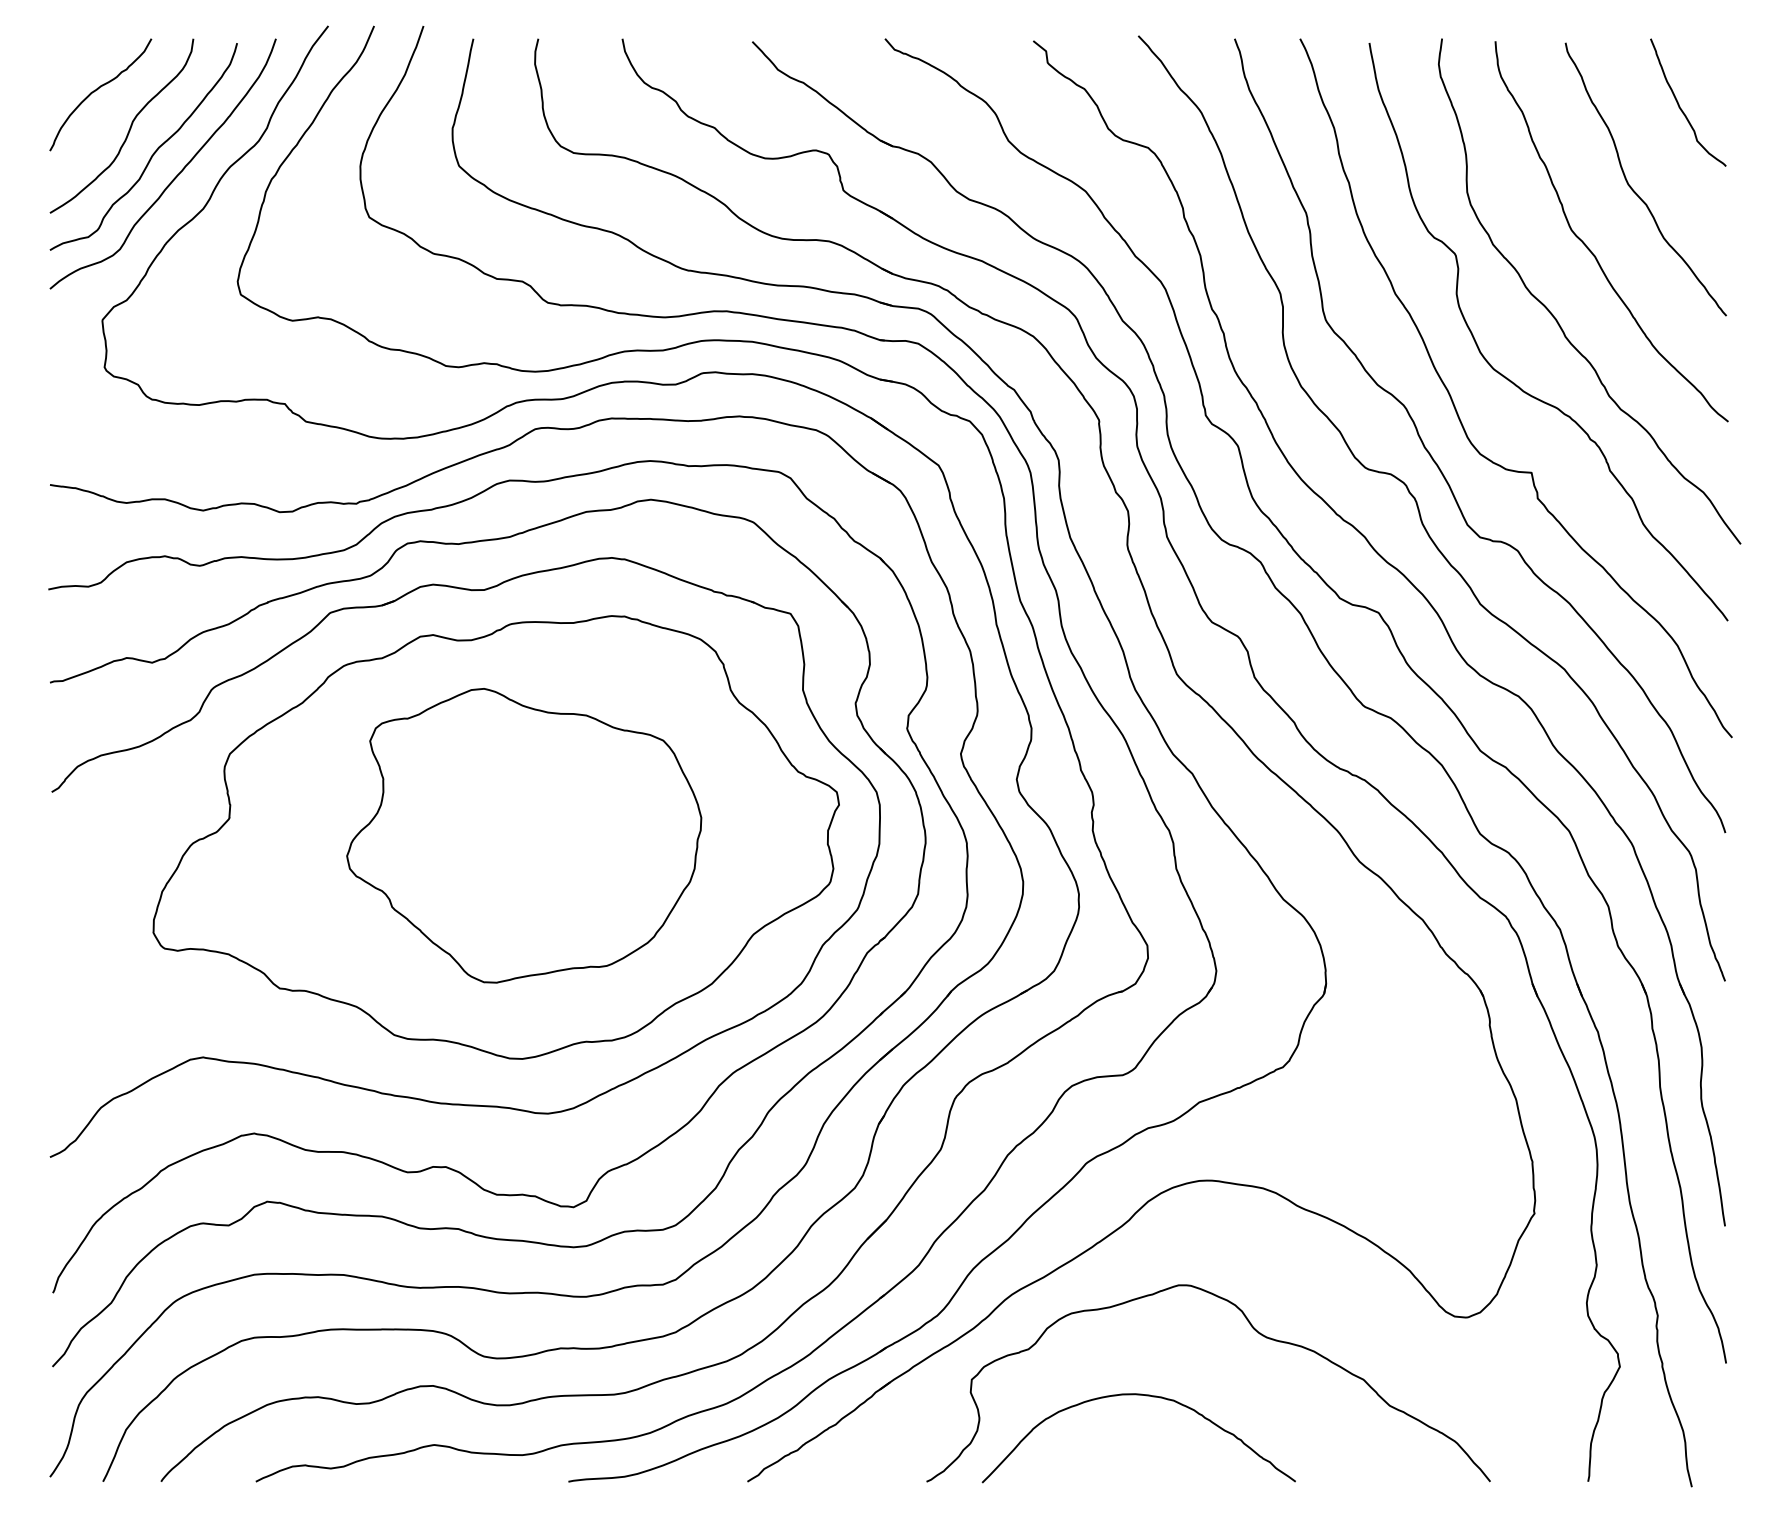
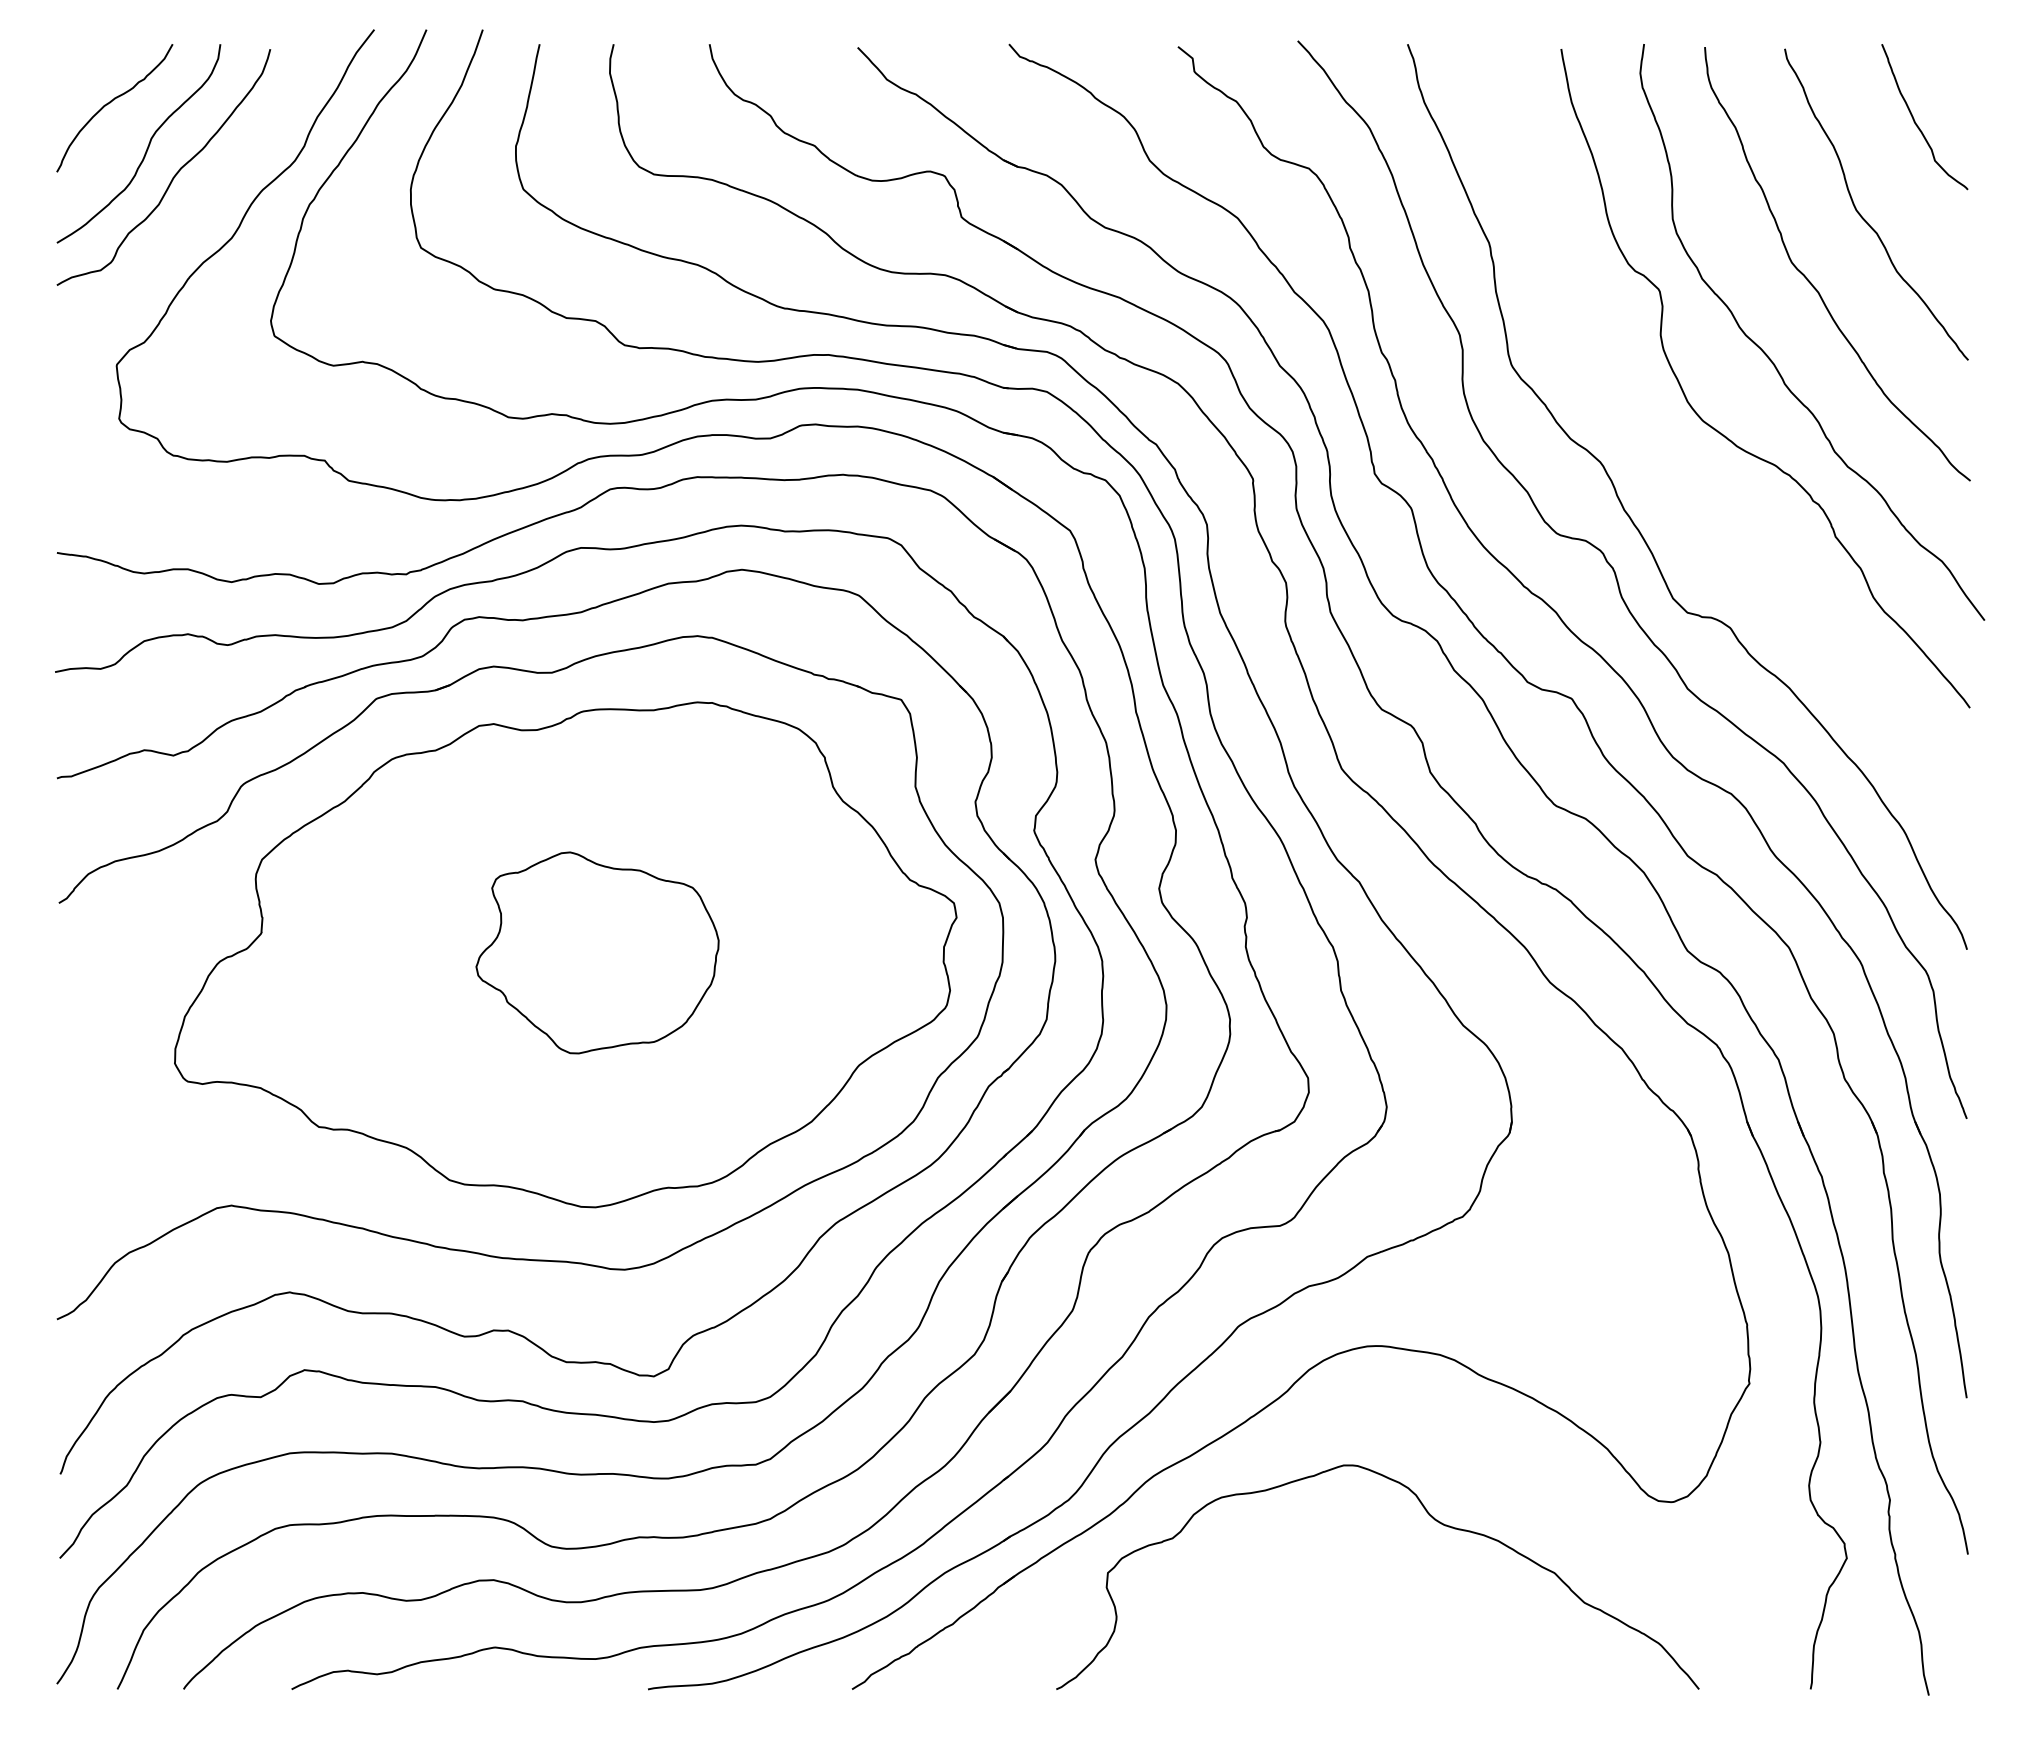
curve: (175, 175) -> (200, 200), removed
curve: (1457, 410) -> (1661, 468), removed
part: (524, 835) -> (597, 952), size x0.6
curve: (1141, 1395) -> (1301, 1591), removed

